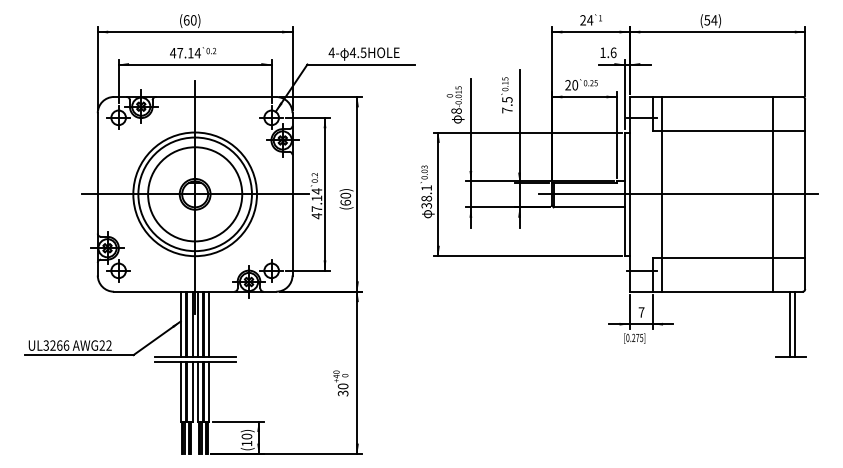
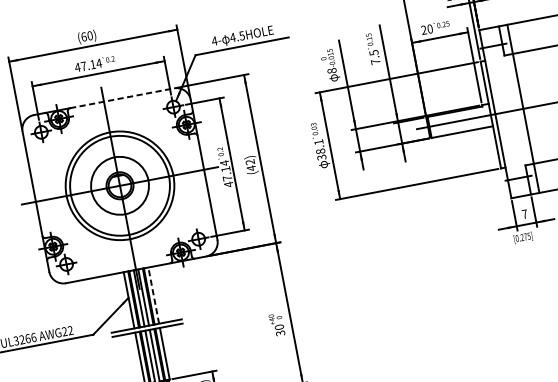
line: (216, 96) -> (122, 97), solid -> dashed
circle: (195, 194) -> (120, 185), size x0.7
text: (345, 198) -> (250, 164), 60 -> 42
line: (209, 324) -> (153, 295), solid -> dashed

